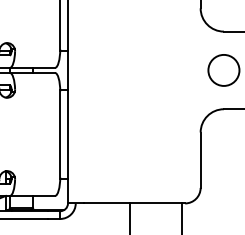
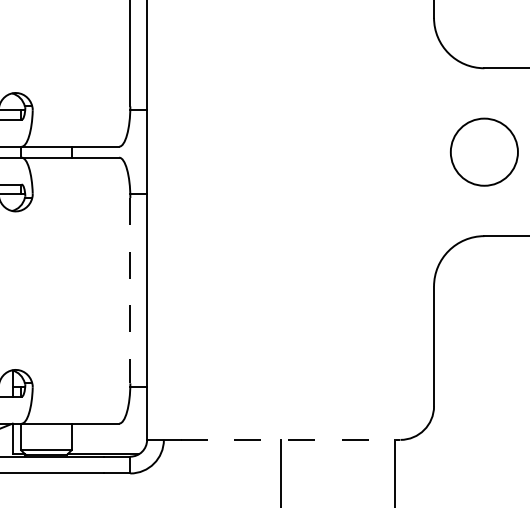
line: (60, 134) -> (130, 290), solid -> dashed
line: (134, 203) -> (290, 440), solid -> dashed

